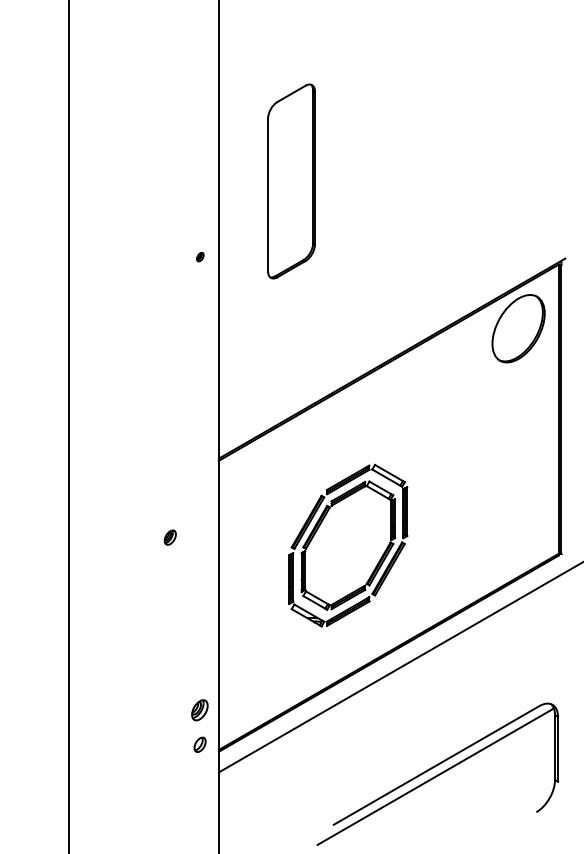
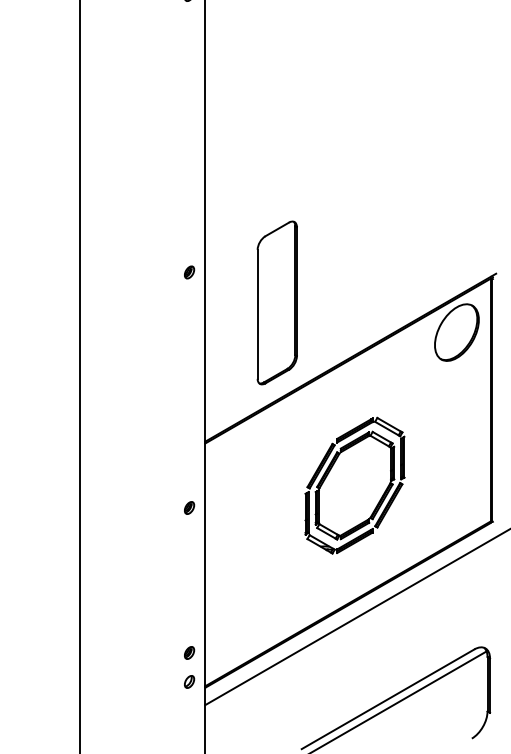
part: (290, 180) -> (276, 302), moved
part: (200, 257) -> (189, 272), size x1.67
part: (170, 537) -> (189, 507), moved
part: (347, 545) -> (354, 485), moved
part: (200, 709) -> (189, 652), size x0.71

